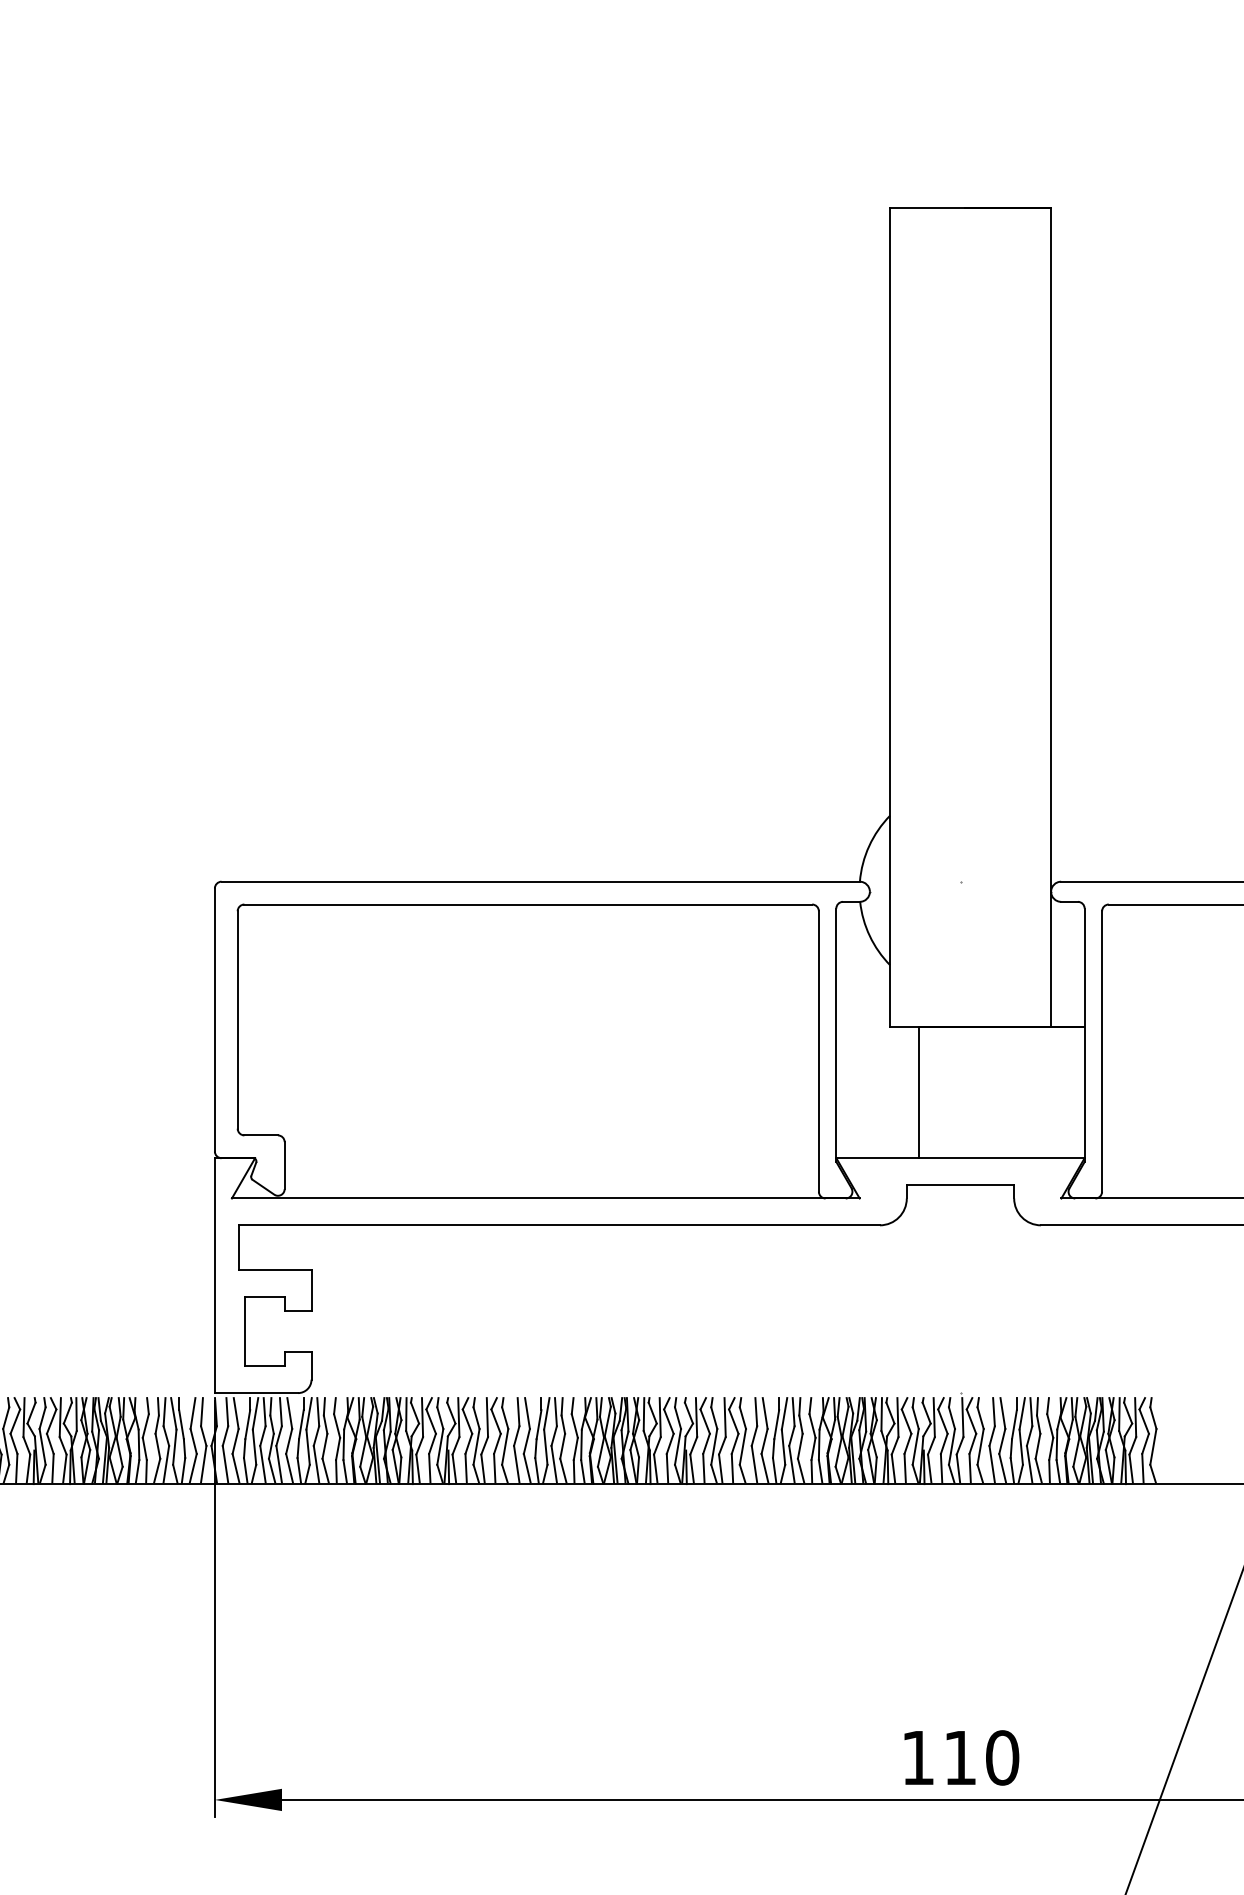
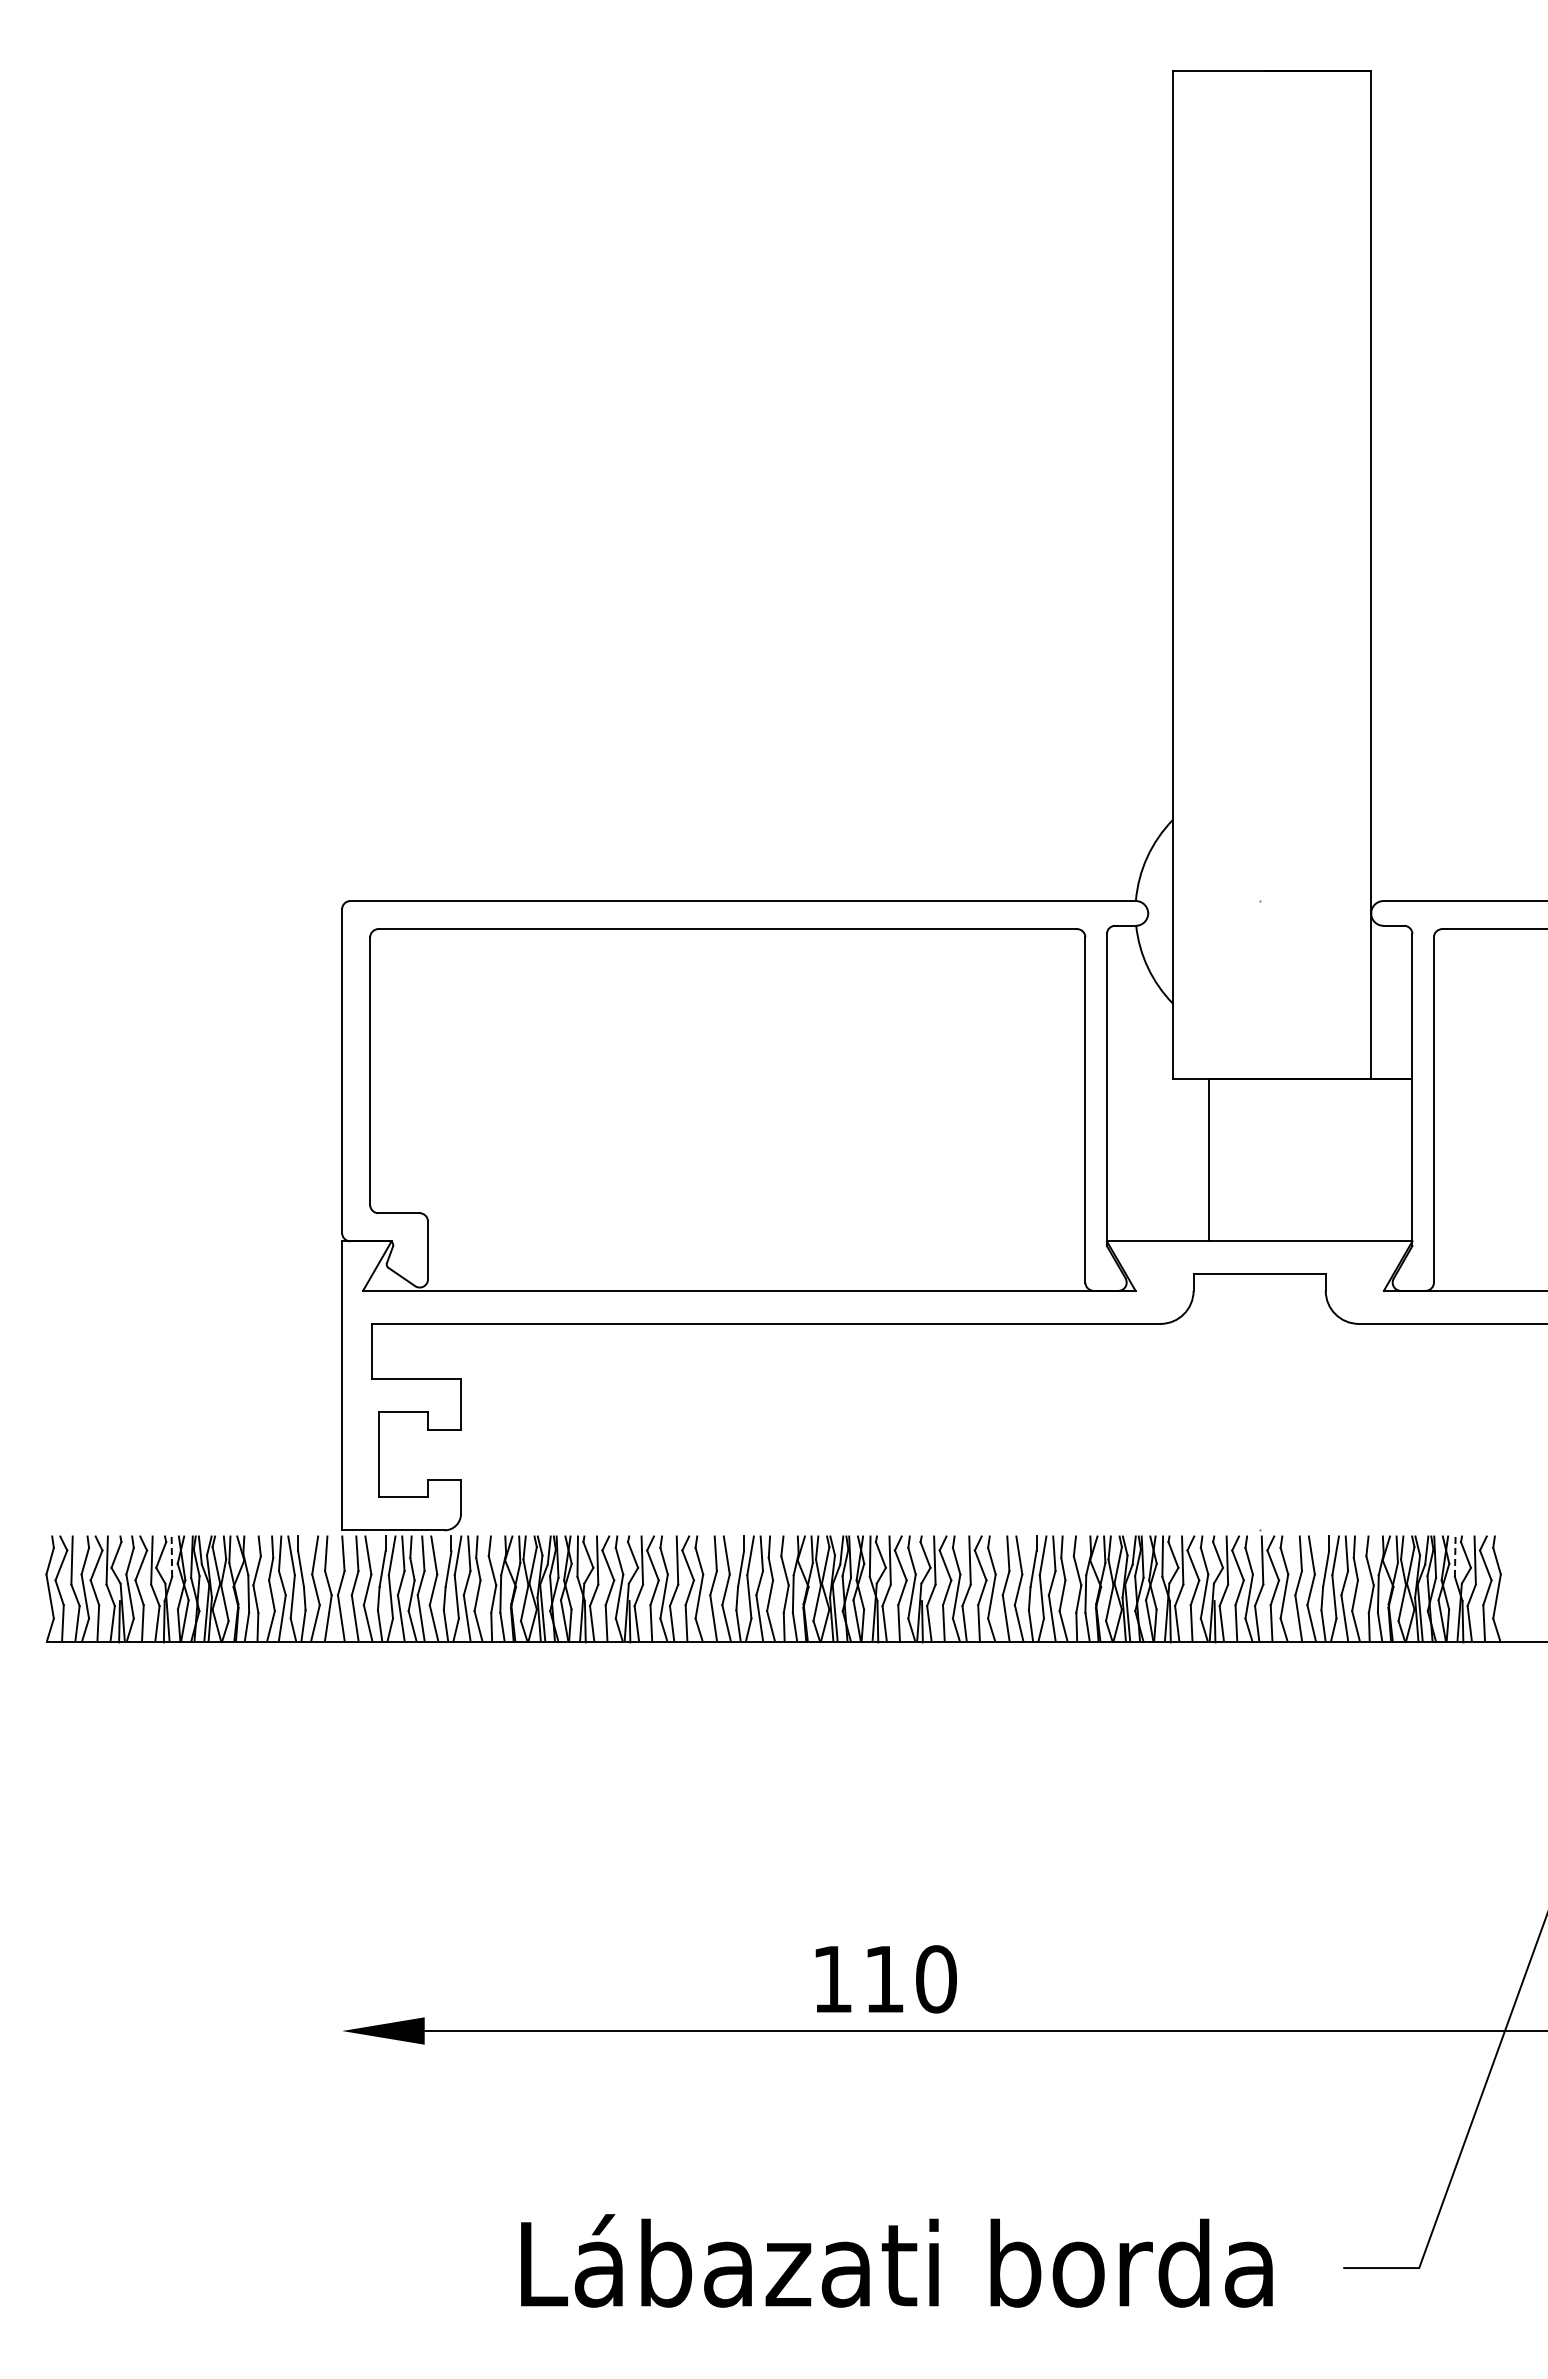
line: (76, 1414) -> (171, 1556), solid -> dashed
line: (1119, 1414) -> (1455, 1556), solid -> dashed
line: (215, 1608) -> (342, 1795), removed
text: (961, 1758) -> (885, 1979), moved

